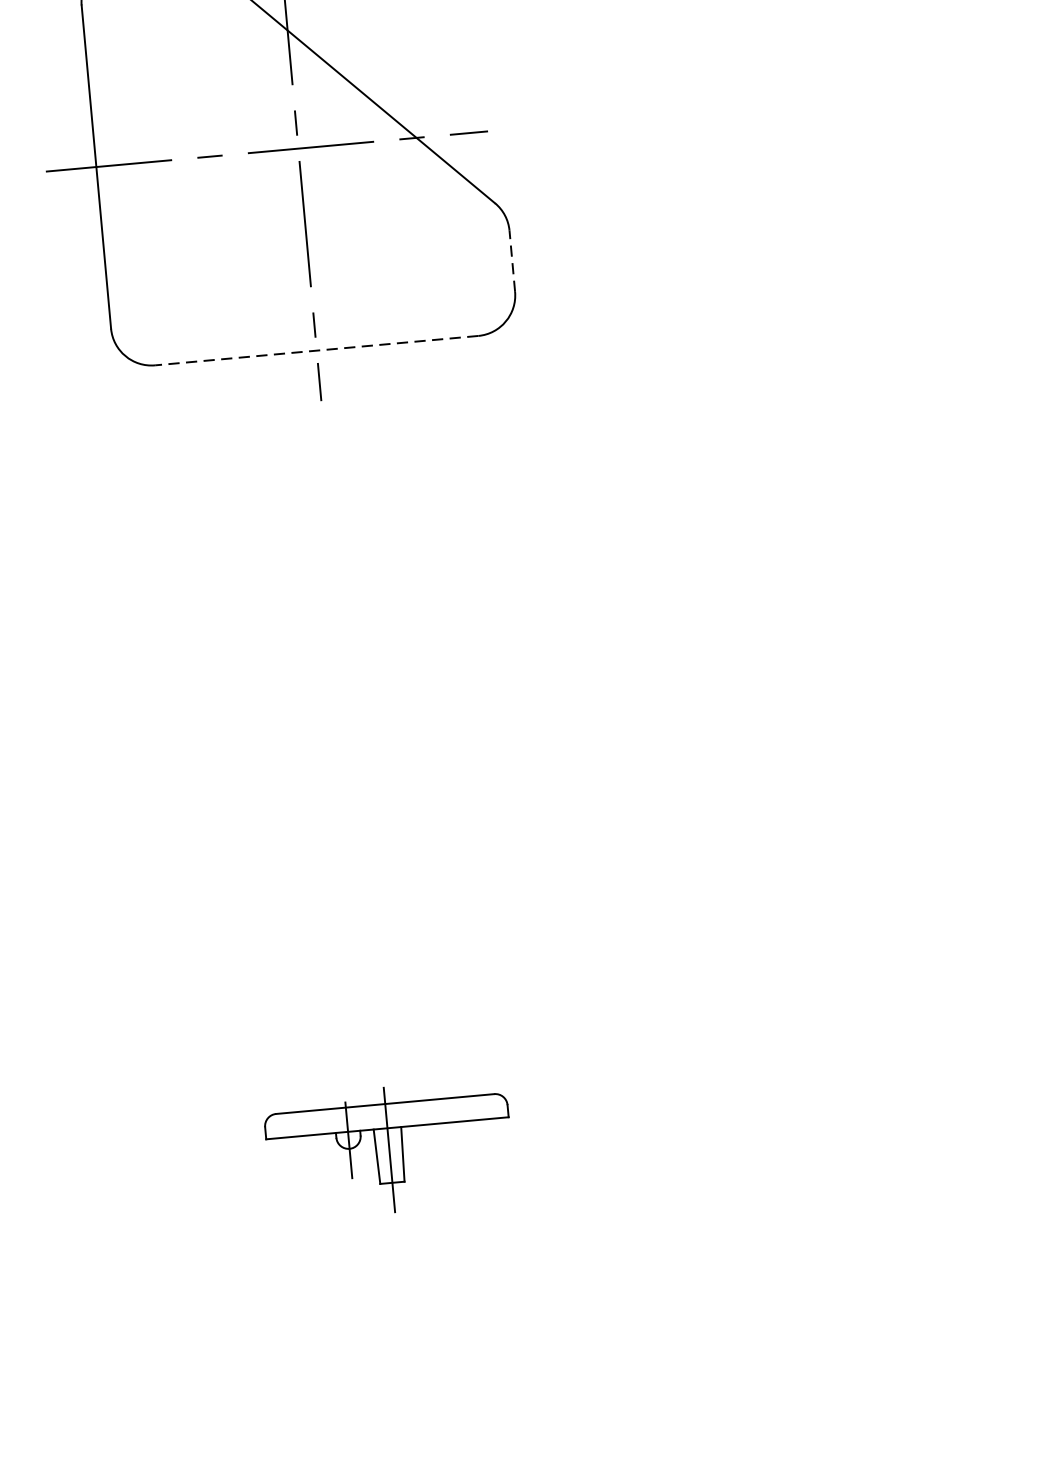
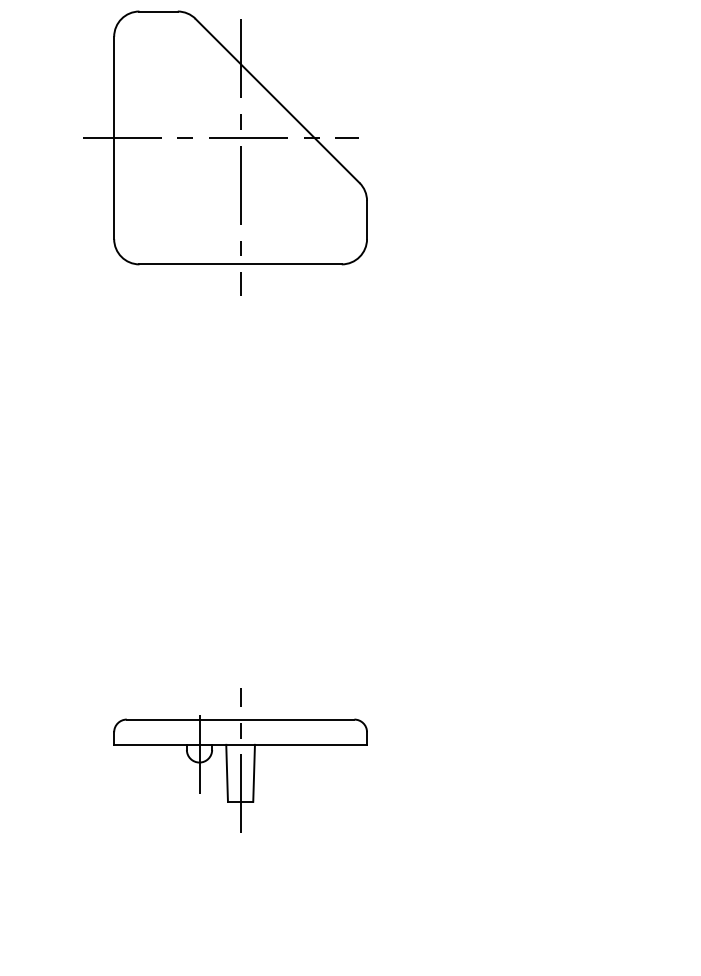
line: (512, 260) -> (367, 219), dashed -> solid
line: (316, 350) -> (240, 264), dashed -> solid
part: (388, 1143) -> (240, 760), size x1.67

